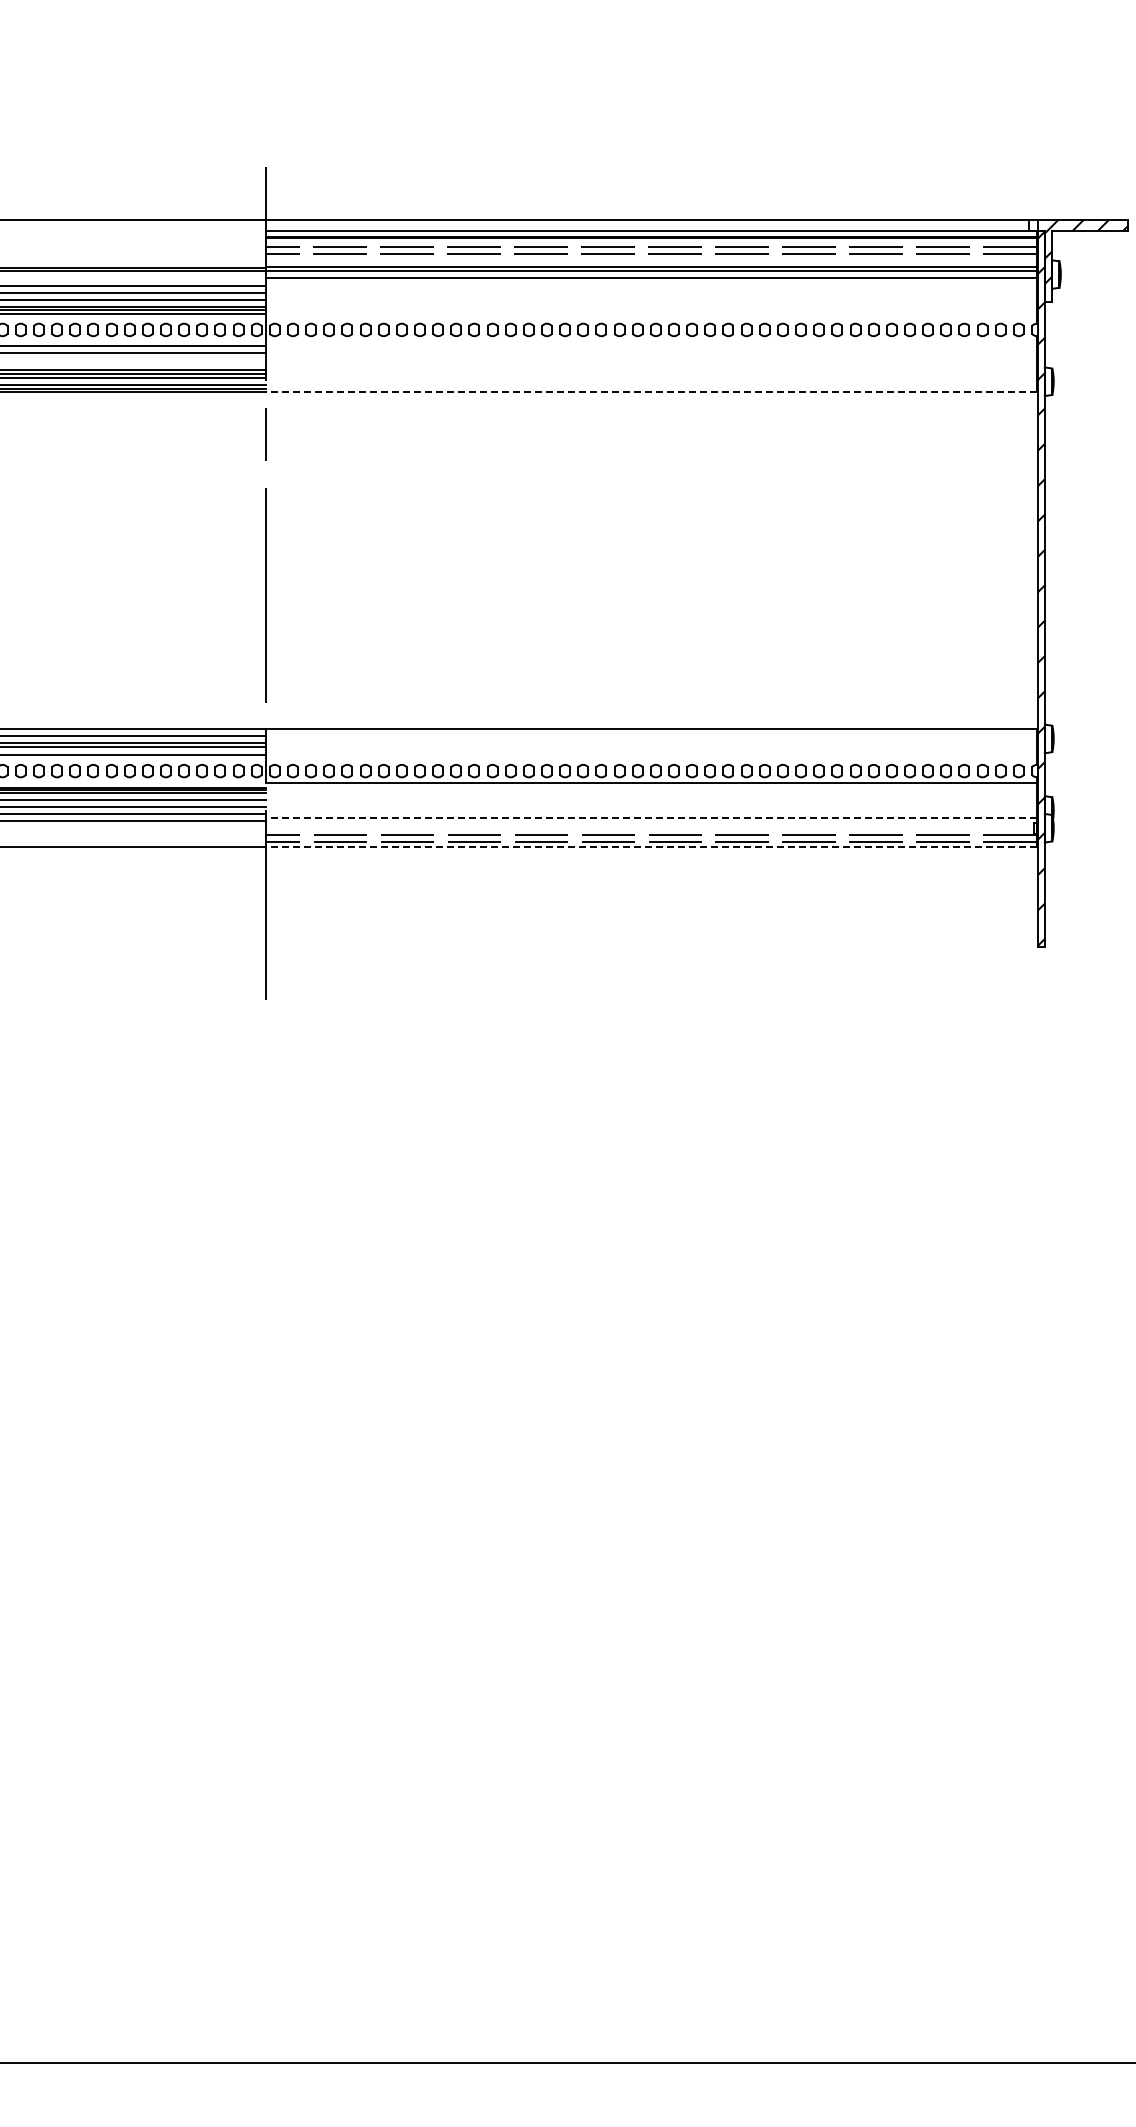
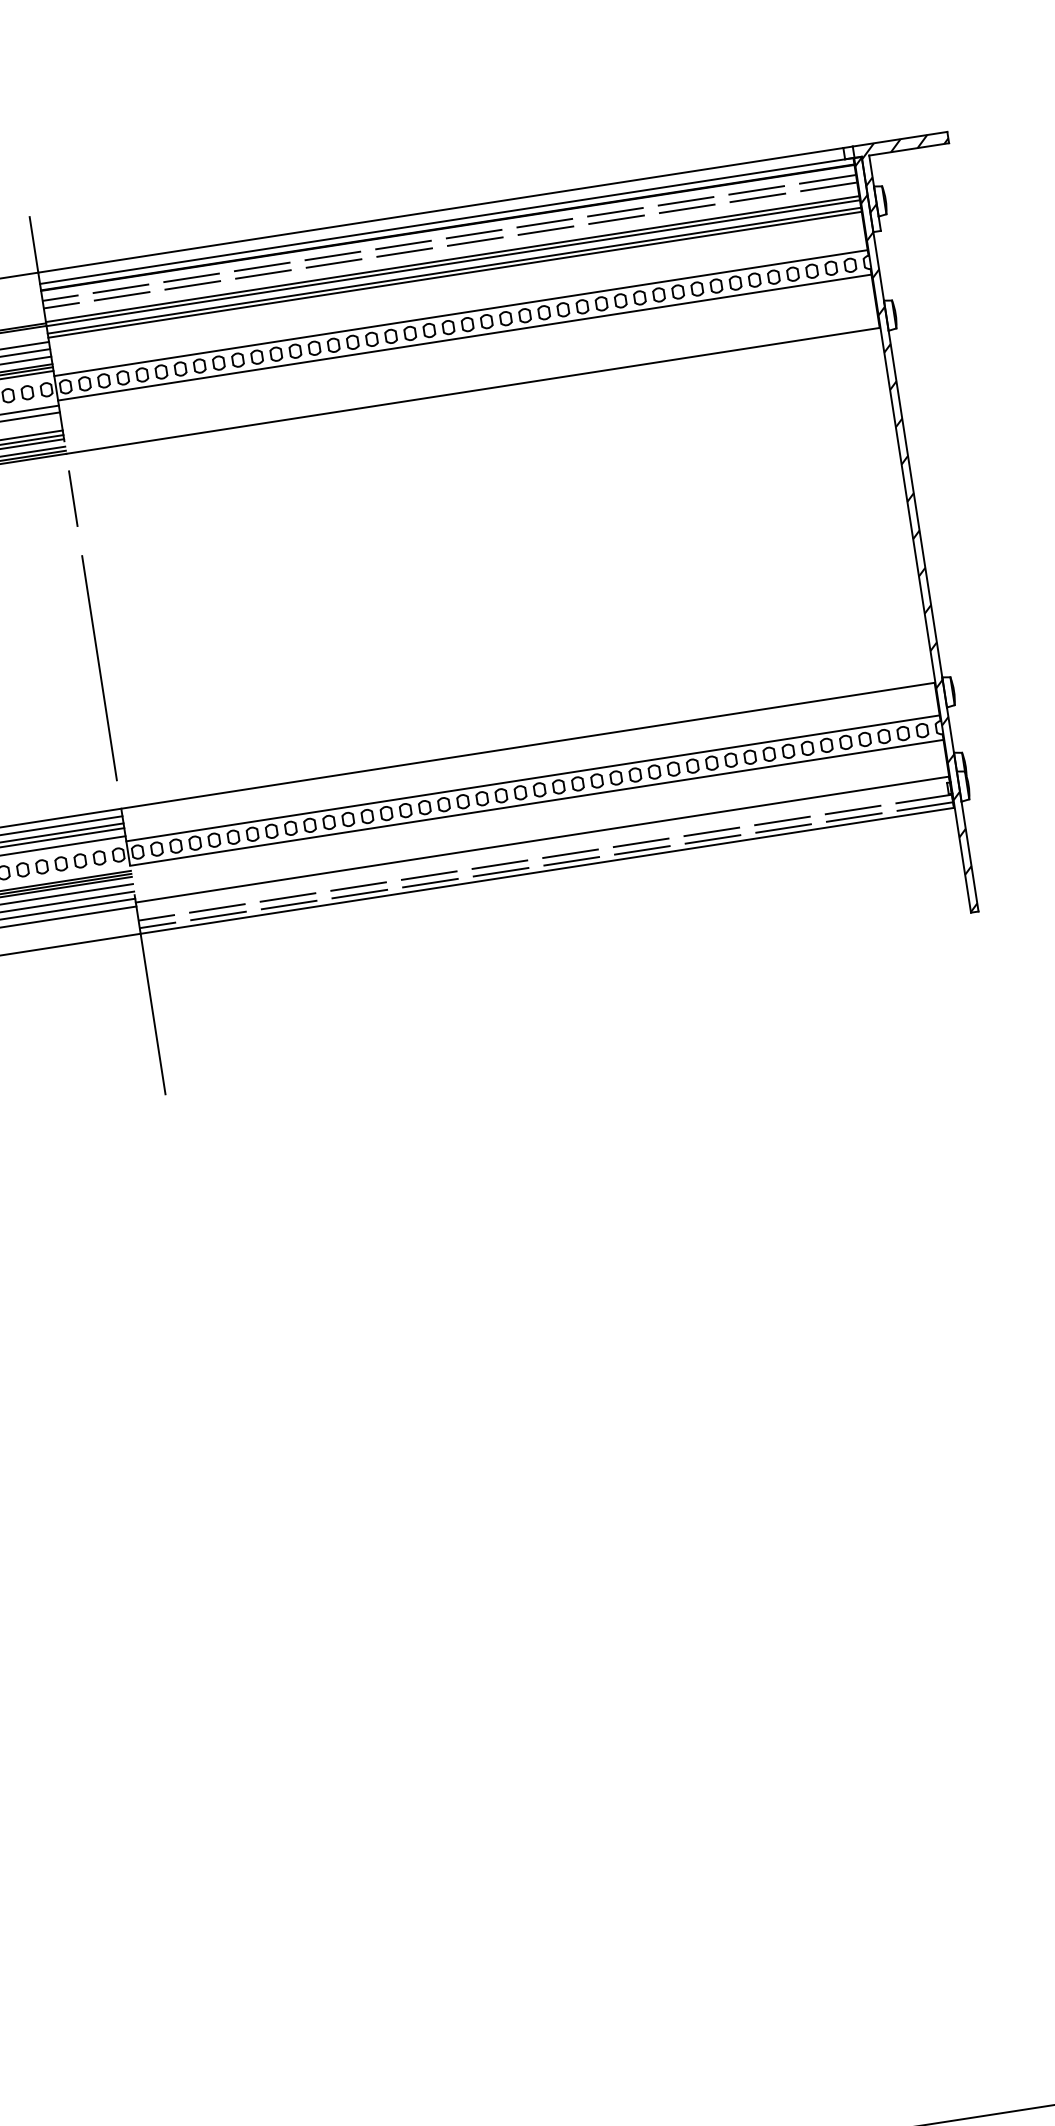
line: (650, 282) -> (454, 275), added
line: (650, 318) -> (460, 313), added
line: (650, 341) -> (463, 337), added
line: (651, 392) -> (473, 391), dashed -> solid
line: (650, 759) -> (532, 778), added
line: (651, 817) -> (542, 839), dashed -> solid
line: (651, 847) -> (547, 871), dashed -> solid

